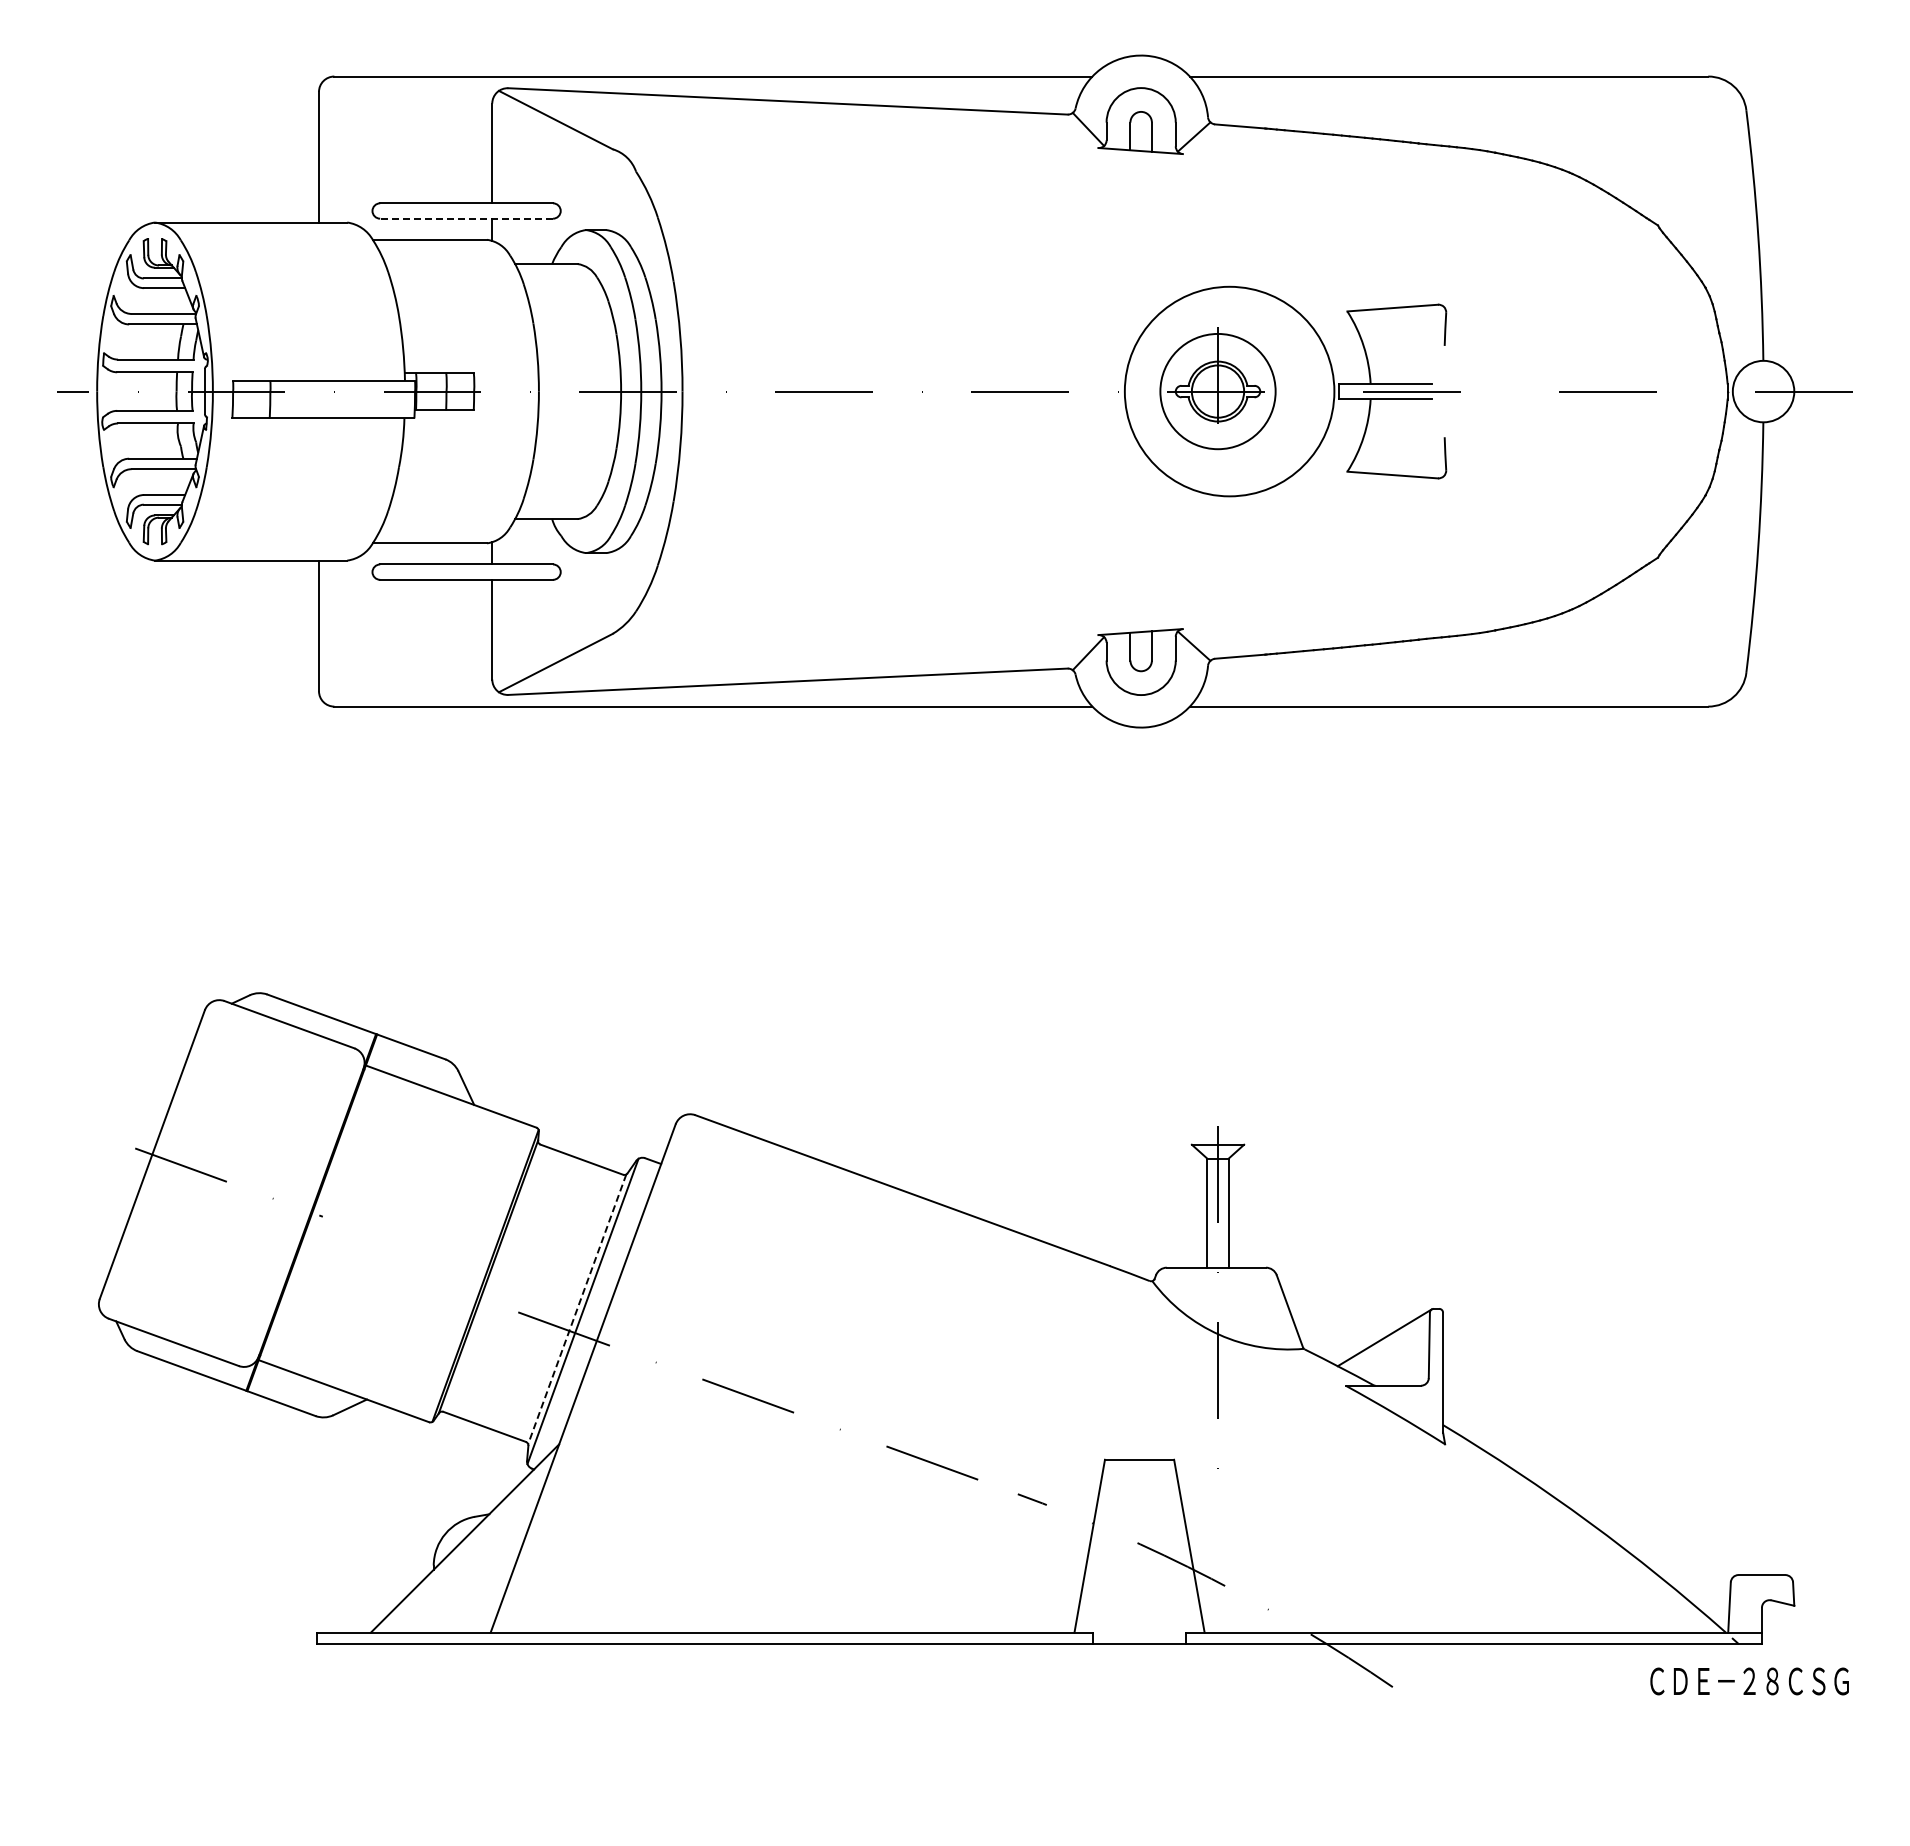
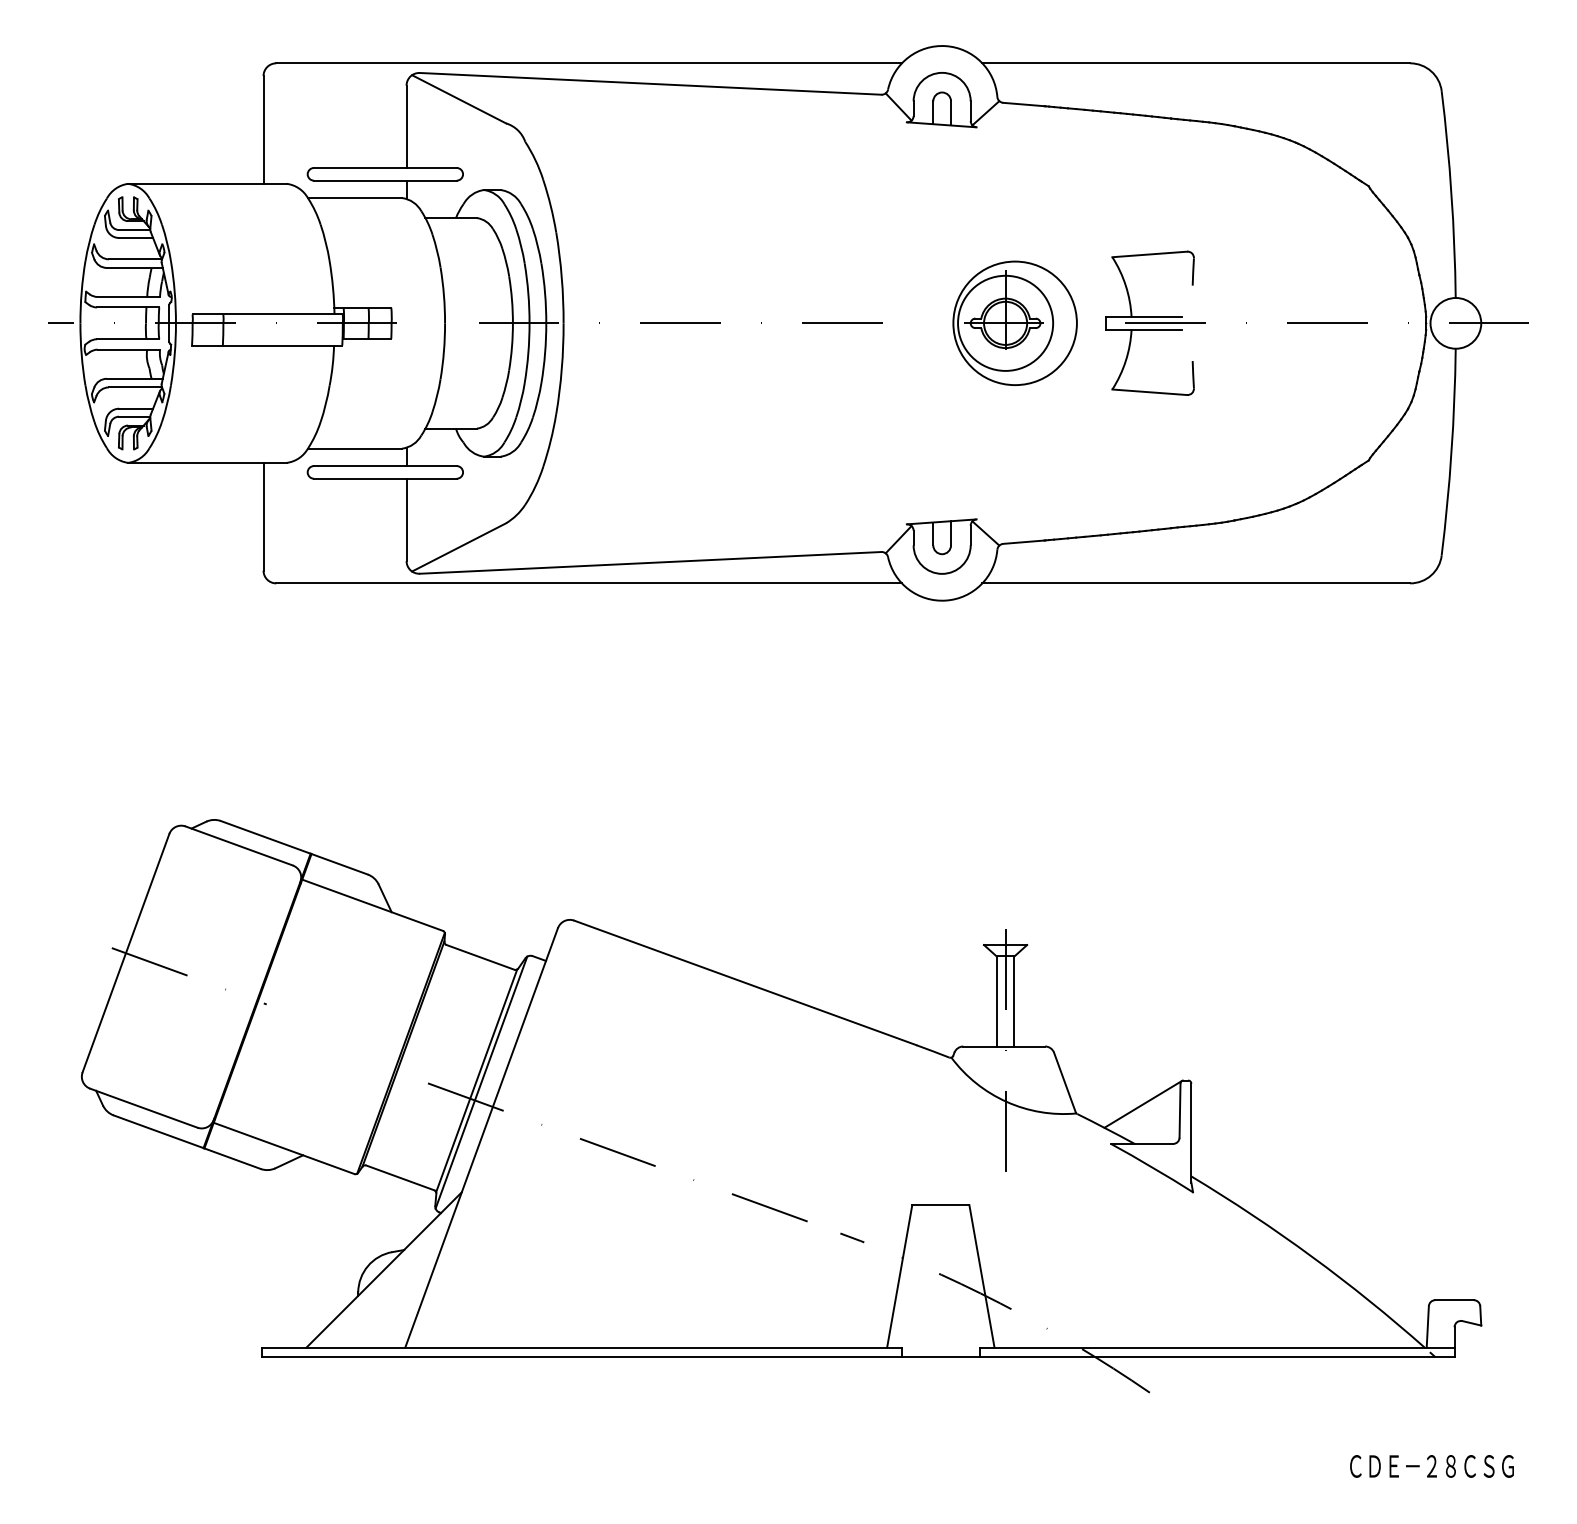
line: (466, 218) -> (385, 180), dashed -> solid
circle: (1229, 391) -> (1015, 323), size x0.71
line: (577, 1309) -> (476, 1081), dashed -> solid
text: (1749, 1681) -> (1431, 1466), moved

